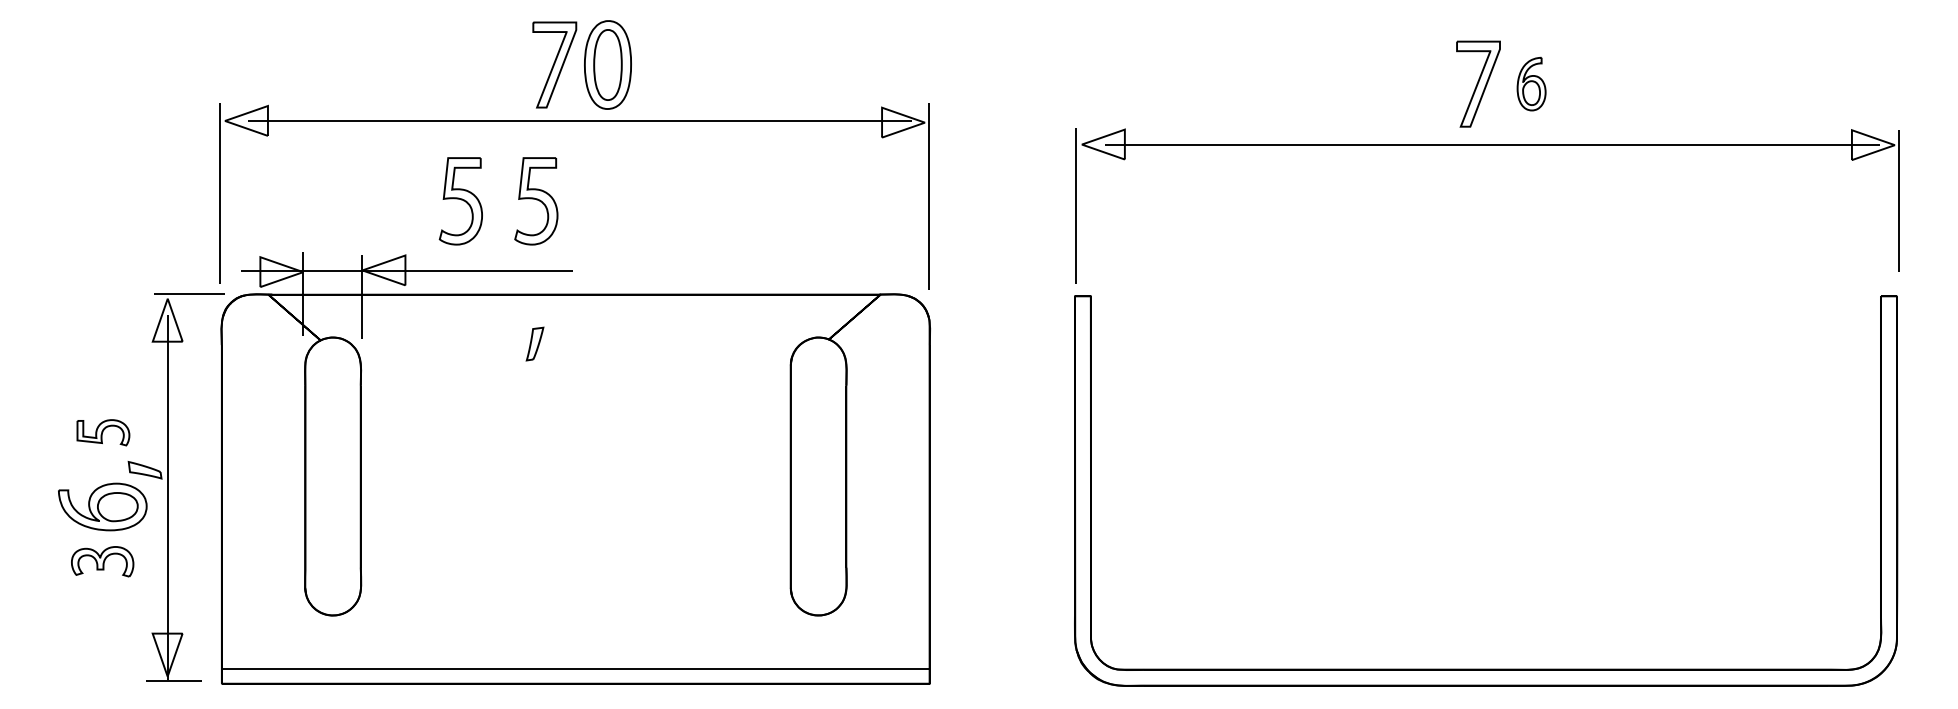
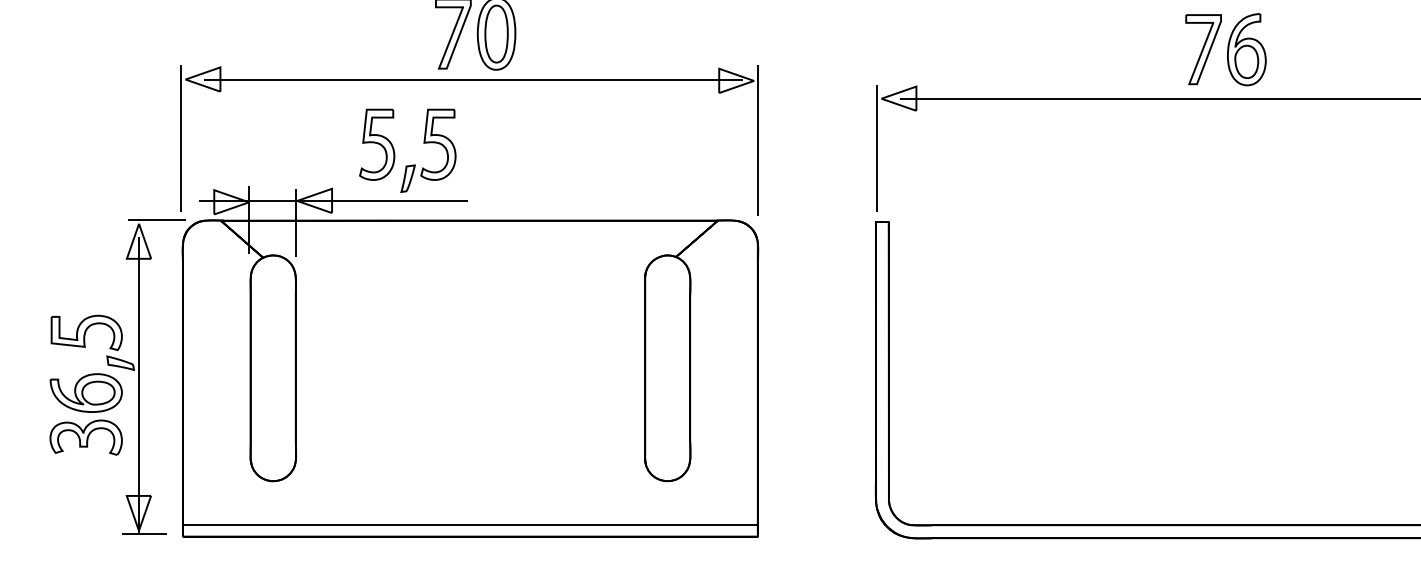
part: (1531, 83) -> (1246, 49), size x1.67
part: (534, 343) -> (407, 178), moved
part: (103, 432) -> (86, 332), size x1.67
part: (102, 561) -> (86, 437), size x1.43

